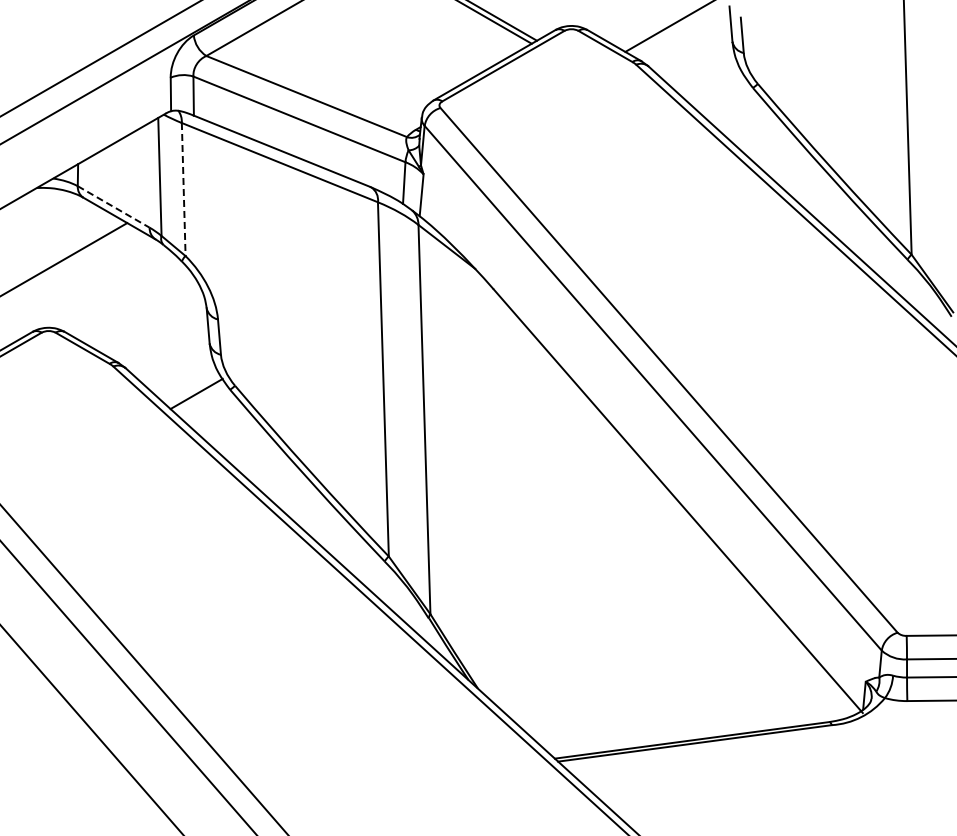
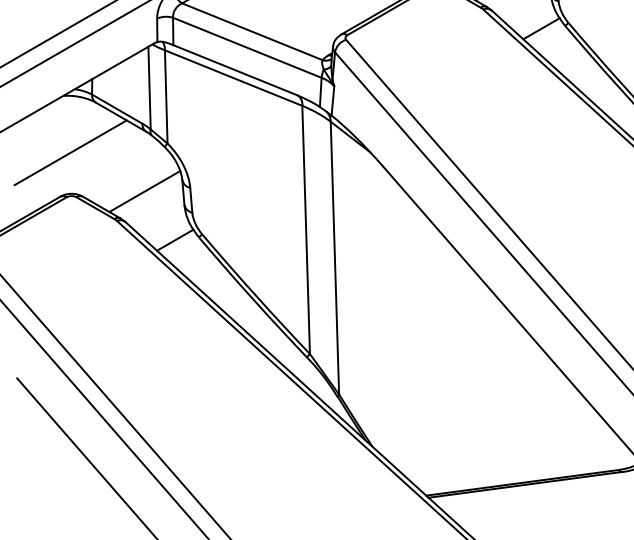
line: (719, 92) -> (541, 28), added
line: (183, 189) -> (166, 96), dashed -> solid
line: (113, 206) -> (117, 108), dashed -> solid
line: (152, 324) -> (144, 191), added

